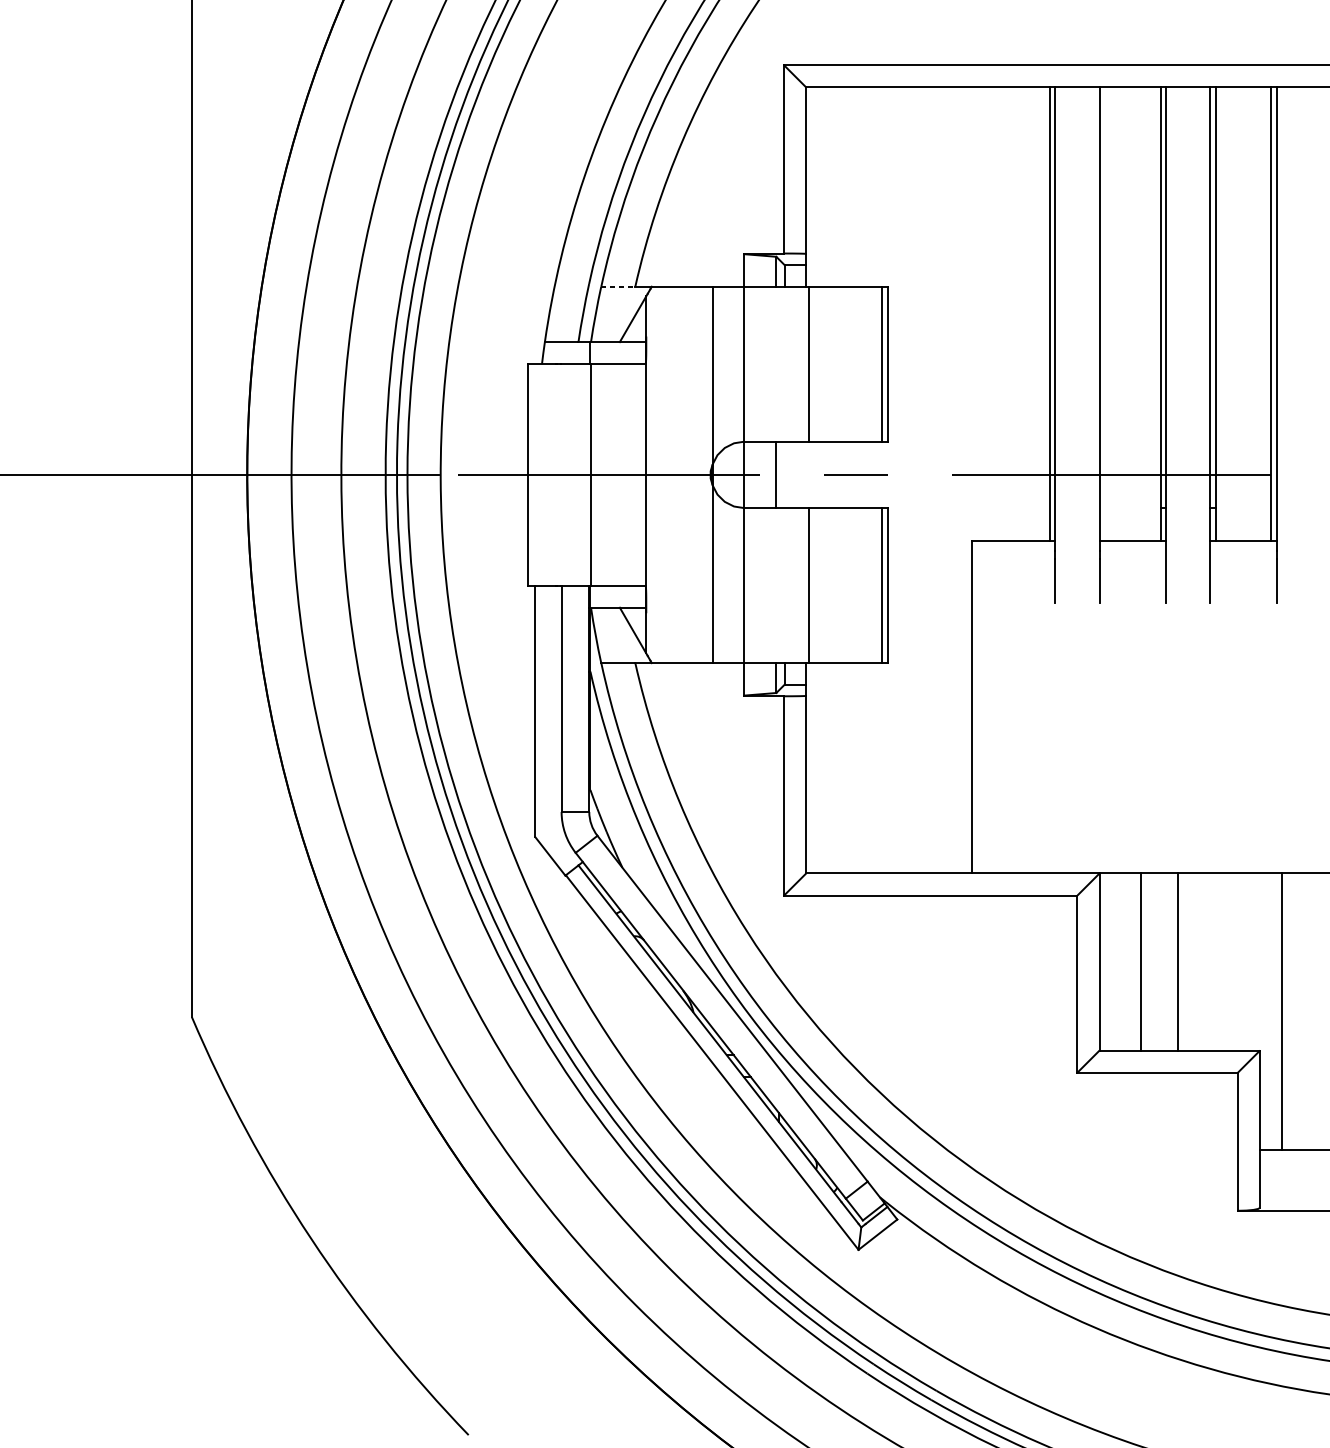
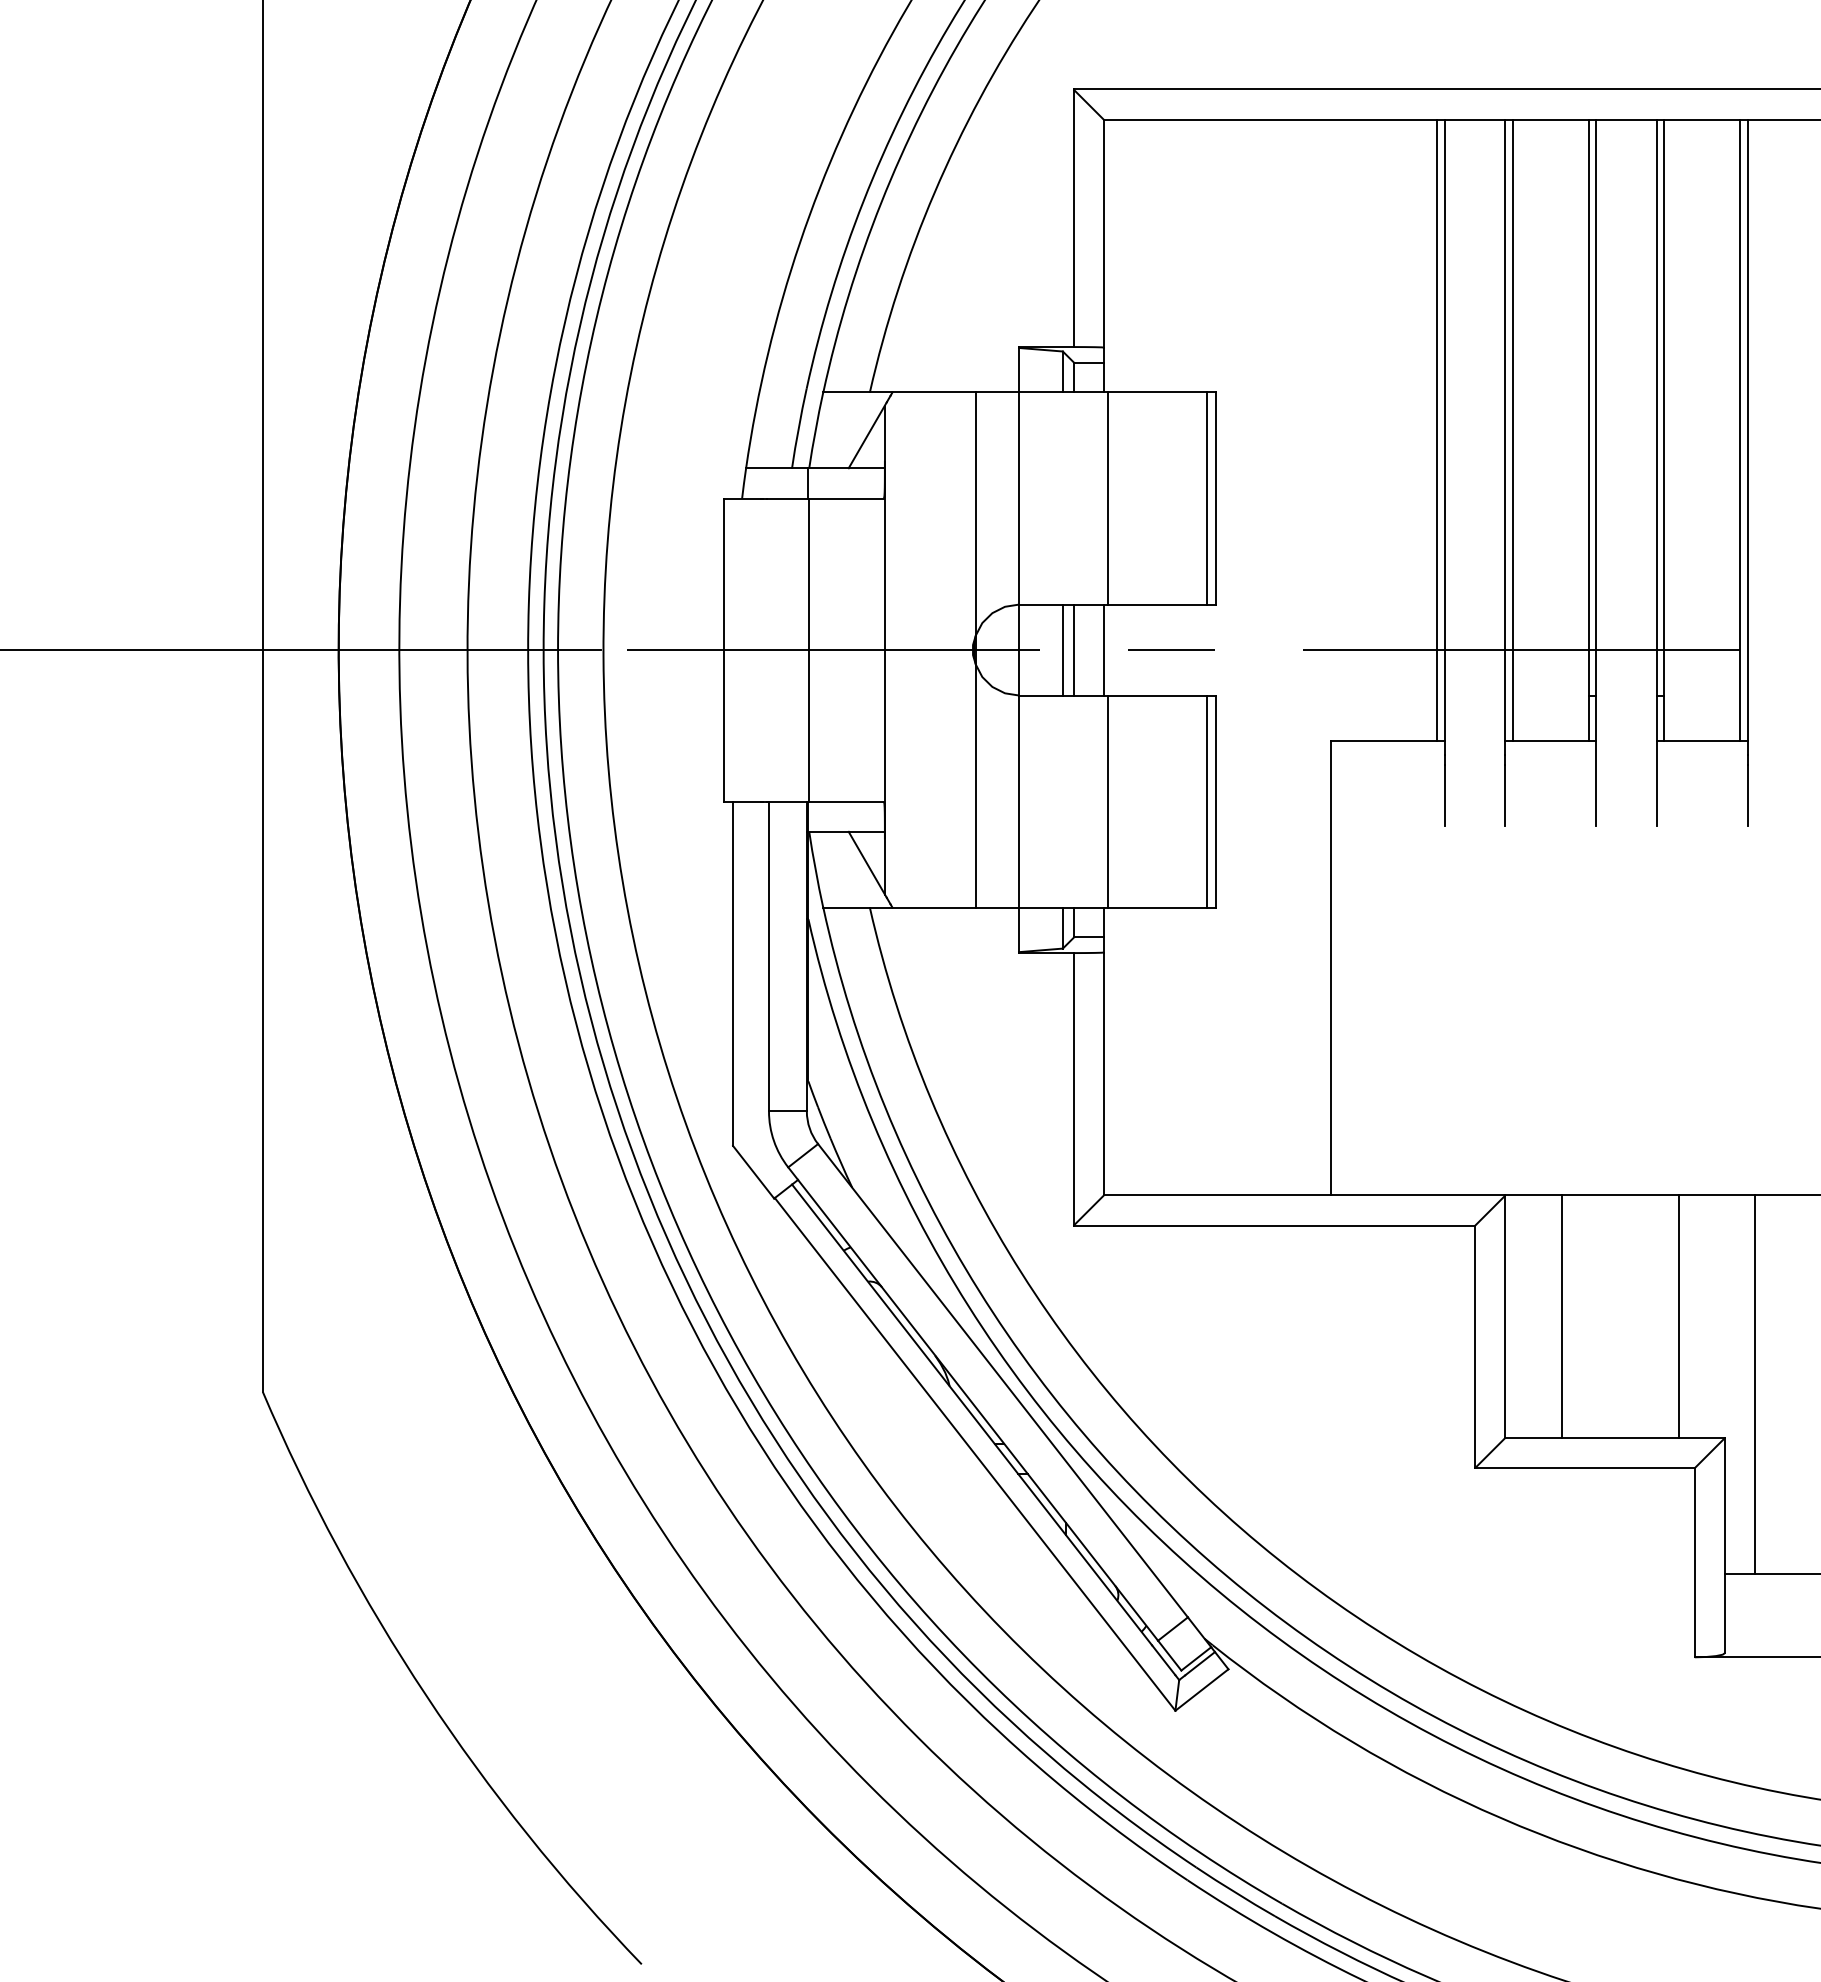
line: (618, 286) -> (847, 392), dashed -> solid
line: (1104, 313) -> (1512, 429), added
line: (784, 474) -> (1074, 649), added
line: (806, 474) -> (1103, 649), added
line: (1177, 961) -> (1678, 1316), moved

